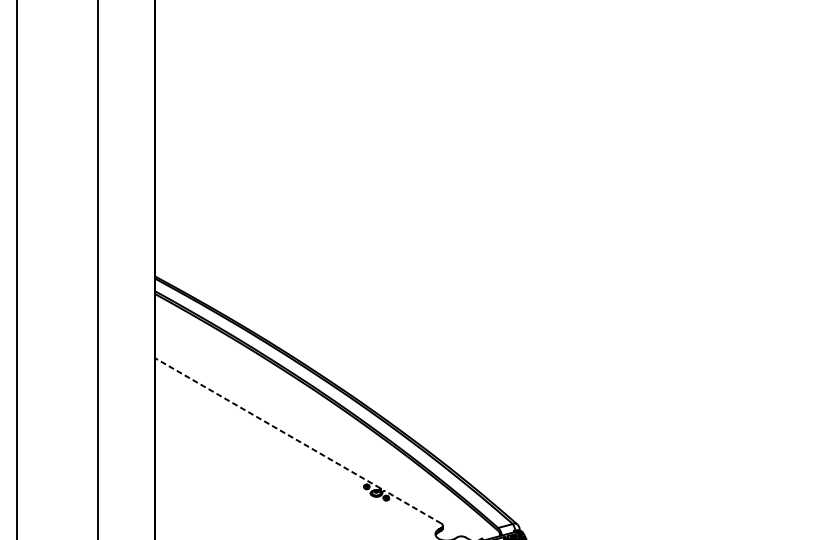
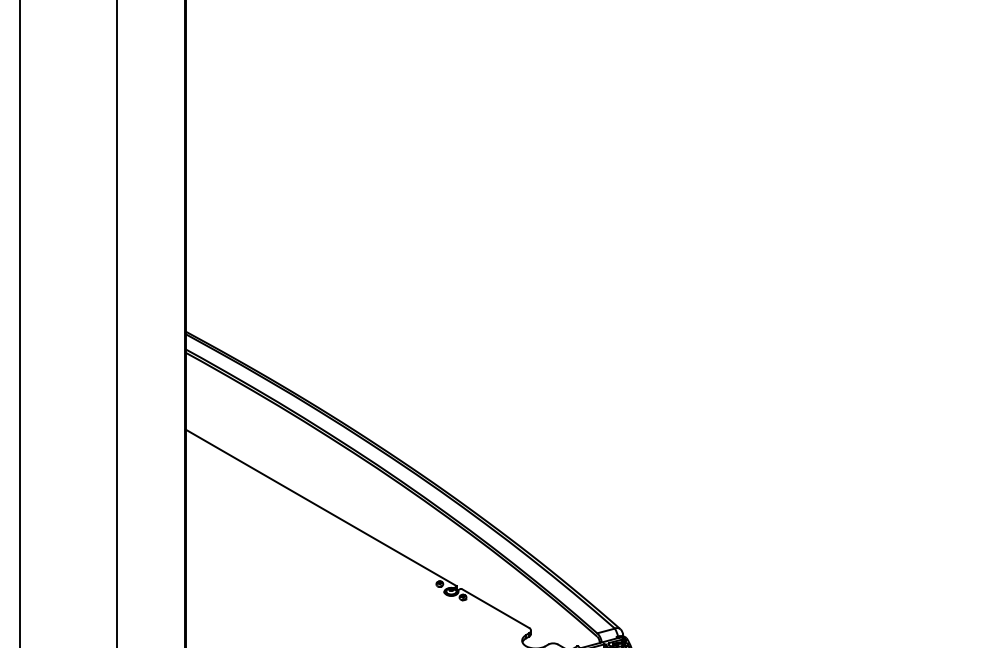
line: (267, 423) -> (320, 507), dashed -> solid
line: (413, 507) -> (495, 608), dashed -> solid

